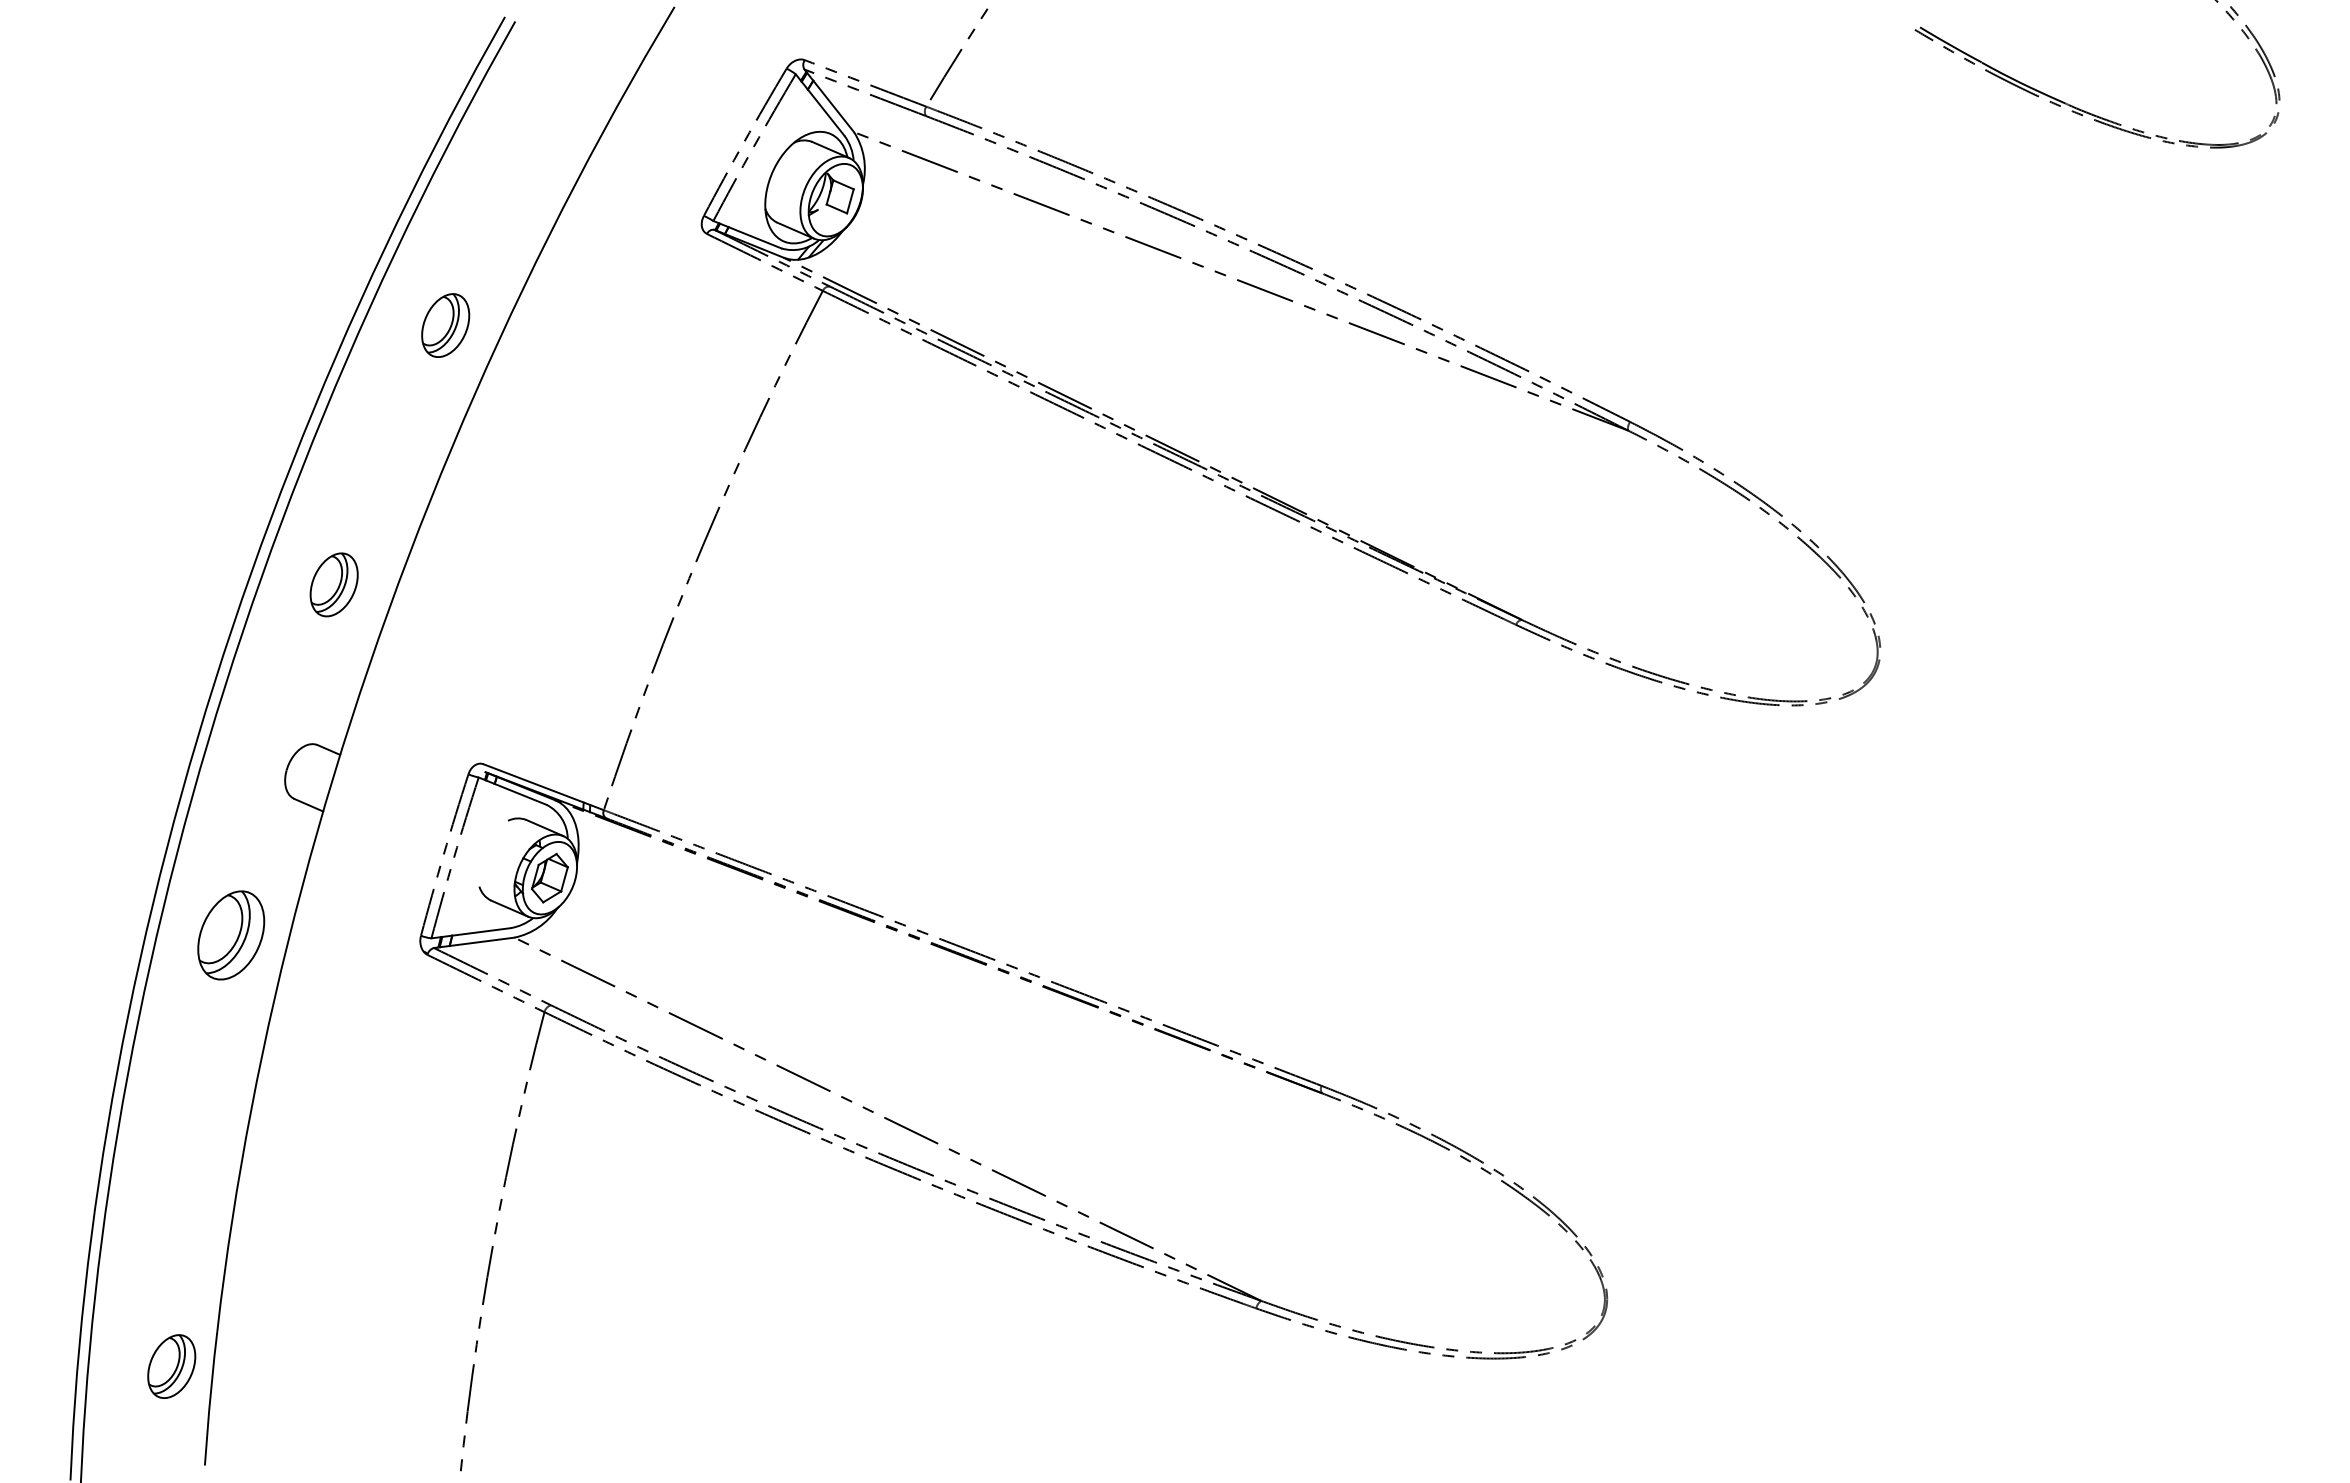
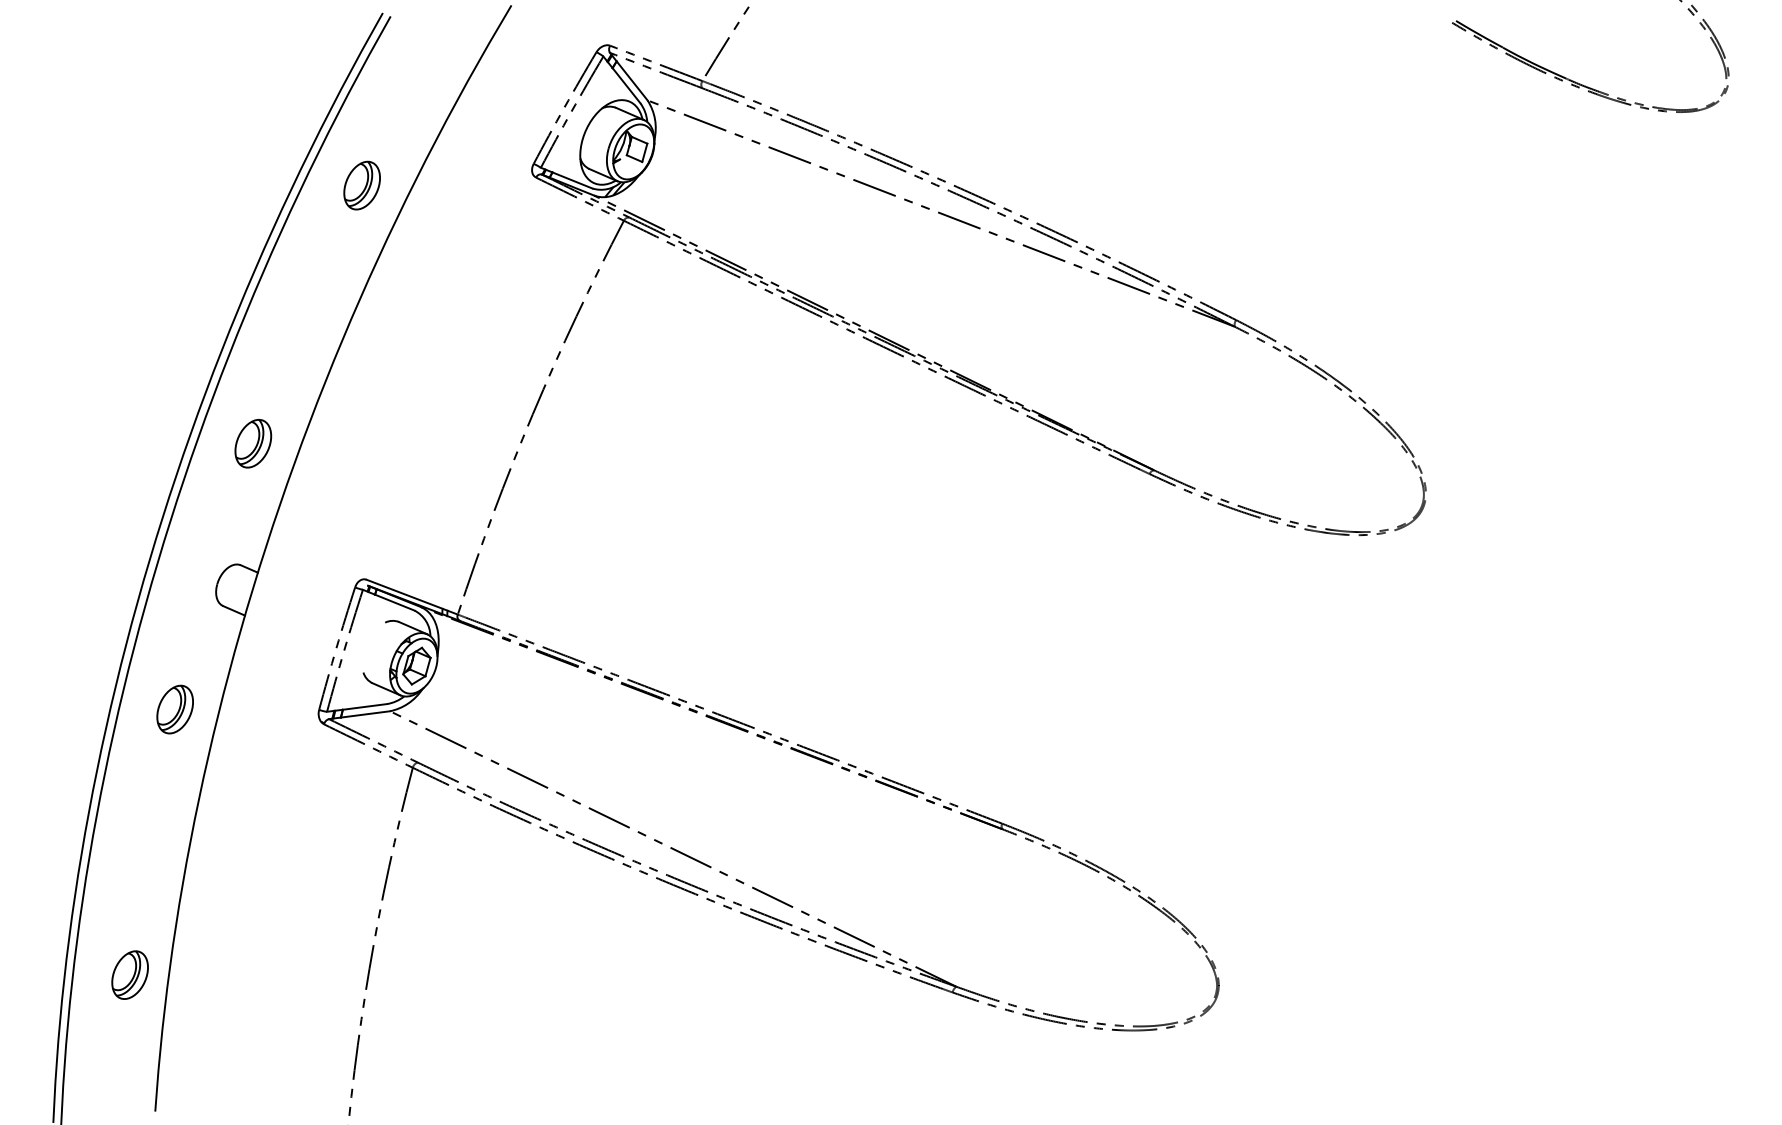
part: (445, 325) -> (362, 185), moved
part: (230, 935) -> (174, 709), size x0.71
part: (171, 1366) -> (129, 975), moved

